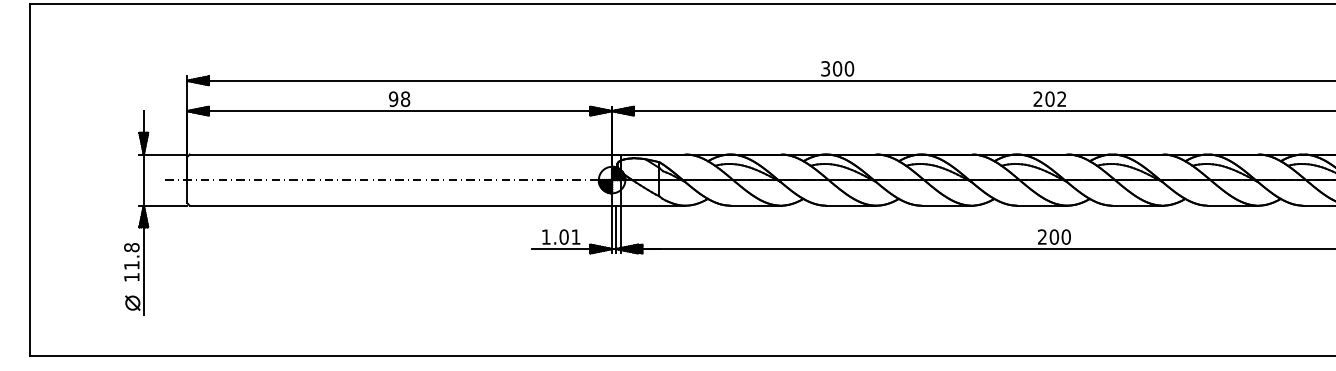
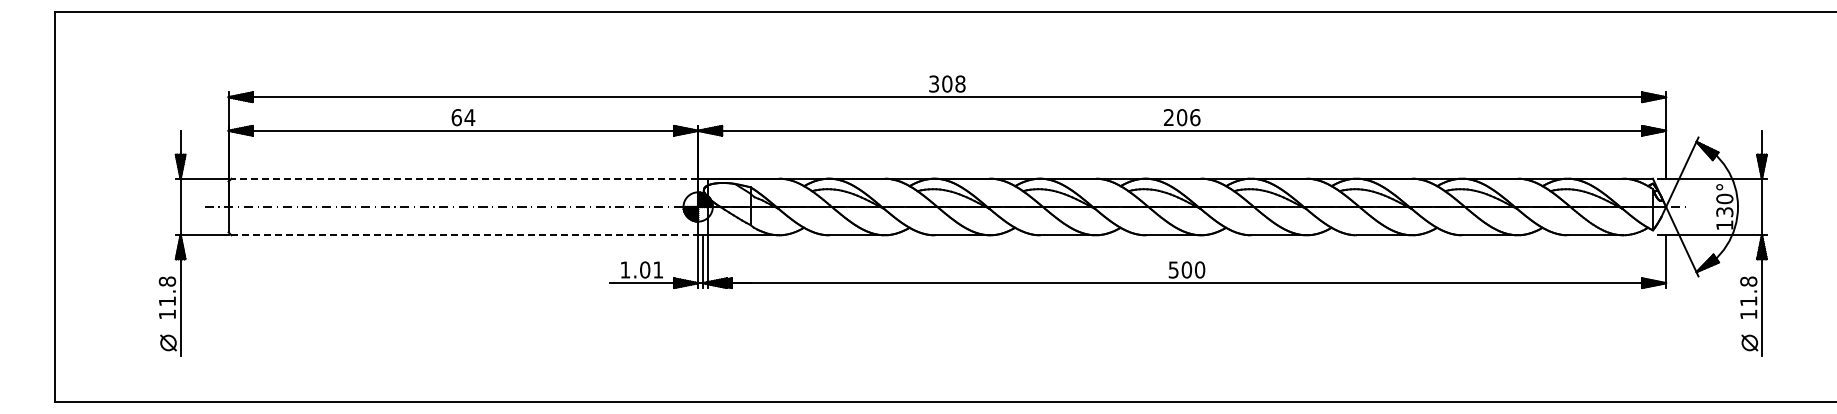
text: (849, 68) -> (960, 83), 300 -> 308
text: (399, 99) -> (463, 117), 98 -> 64
text: (1062, 99) -> (1195, 117), 202 -> 206
line: (400, 154) -> (464, 178), solid -> dashed
line: (401, 205) -> (465, 235), solid -> dashed
text: (1042, 236) -> (1173, 269), 200 -> 500

